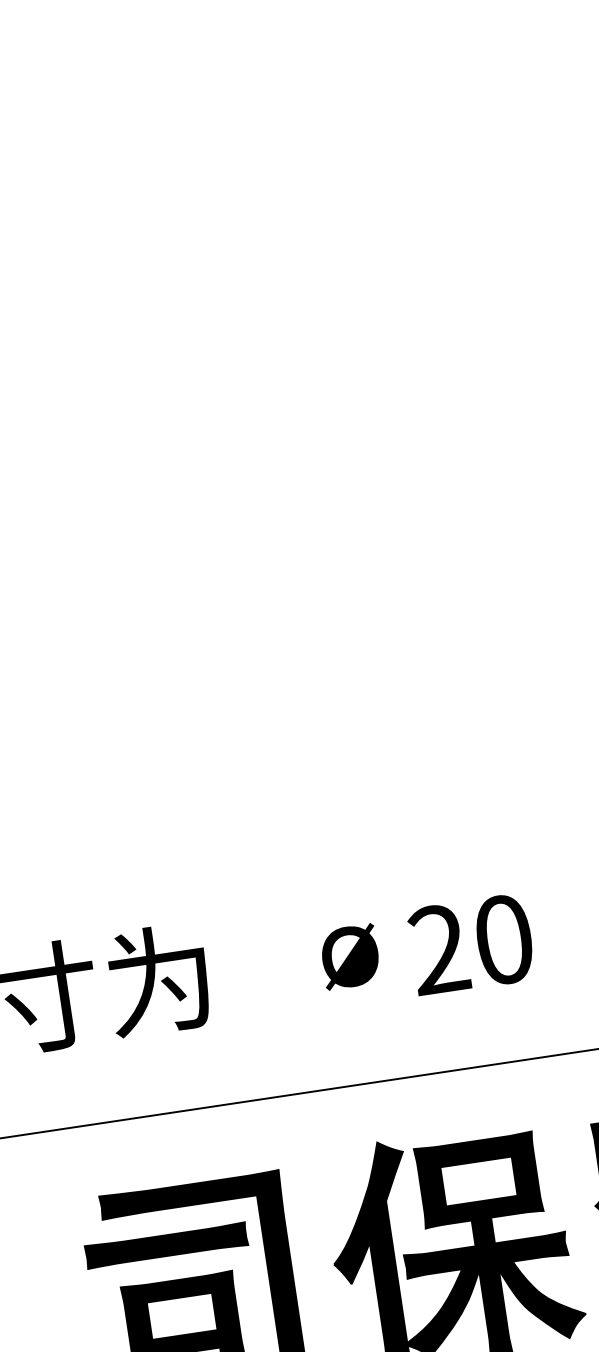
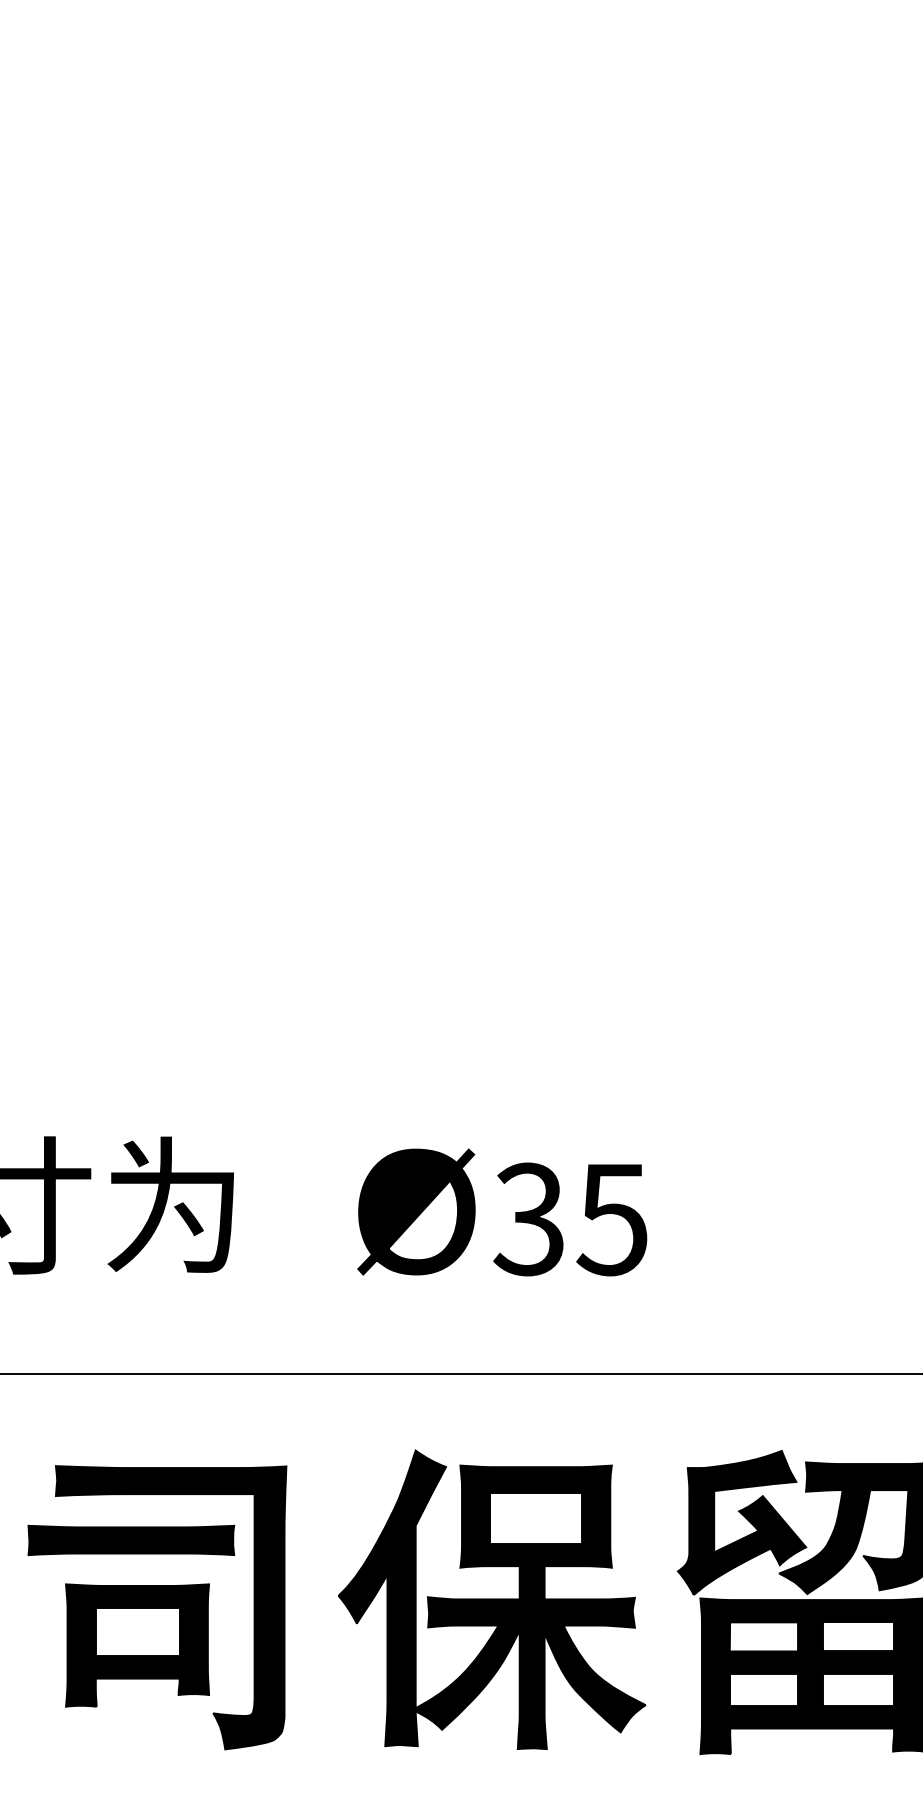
text: (470, 944) -> (570, 1219), 20 -> 35
part: (350, 956) -> (416, 1211), size x1.67

